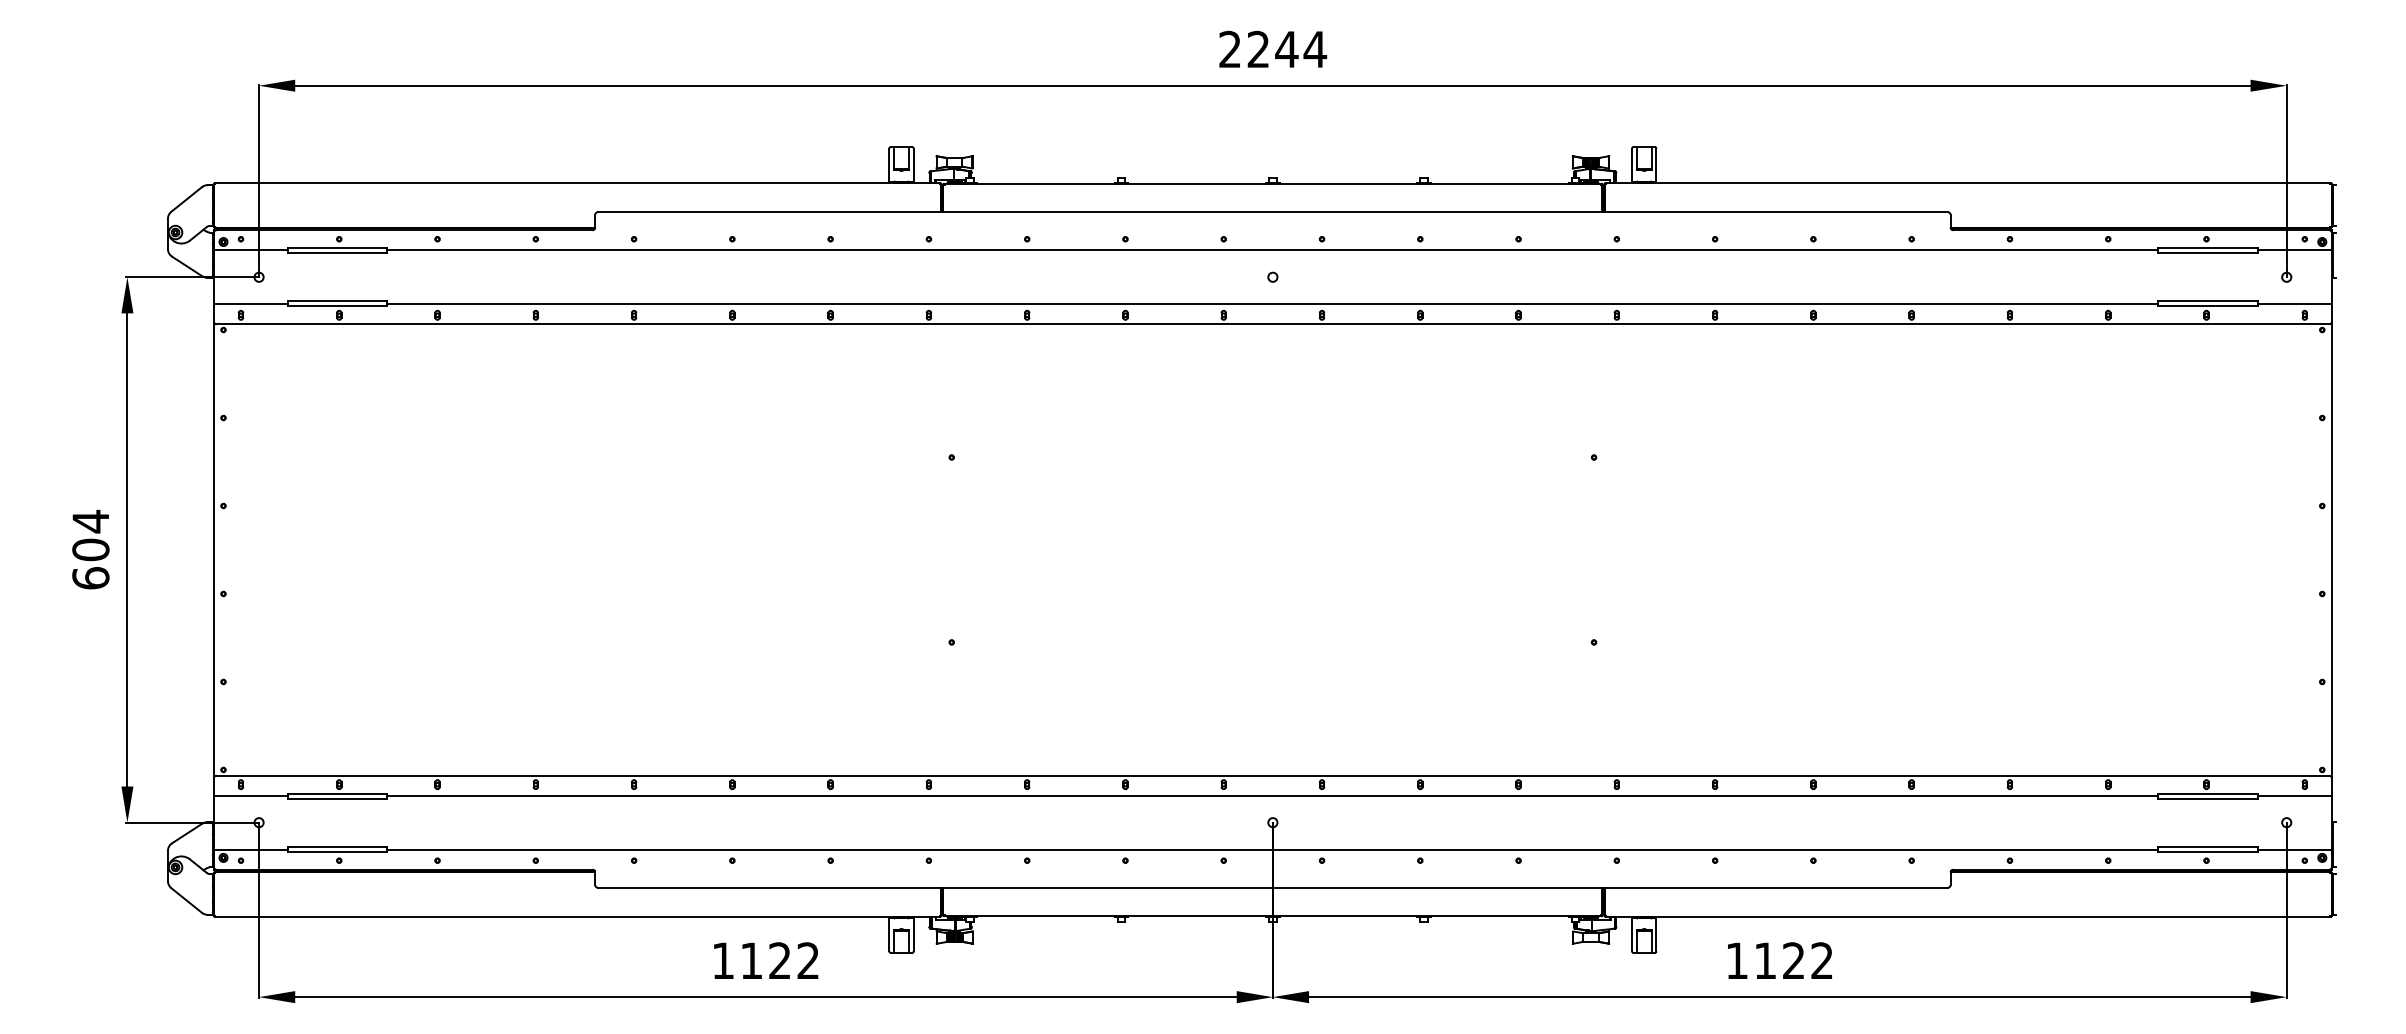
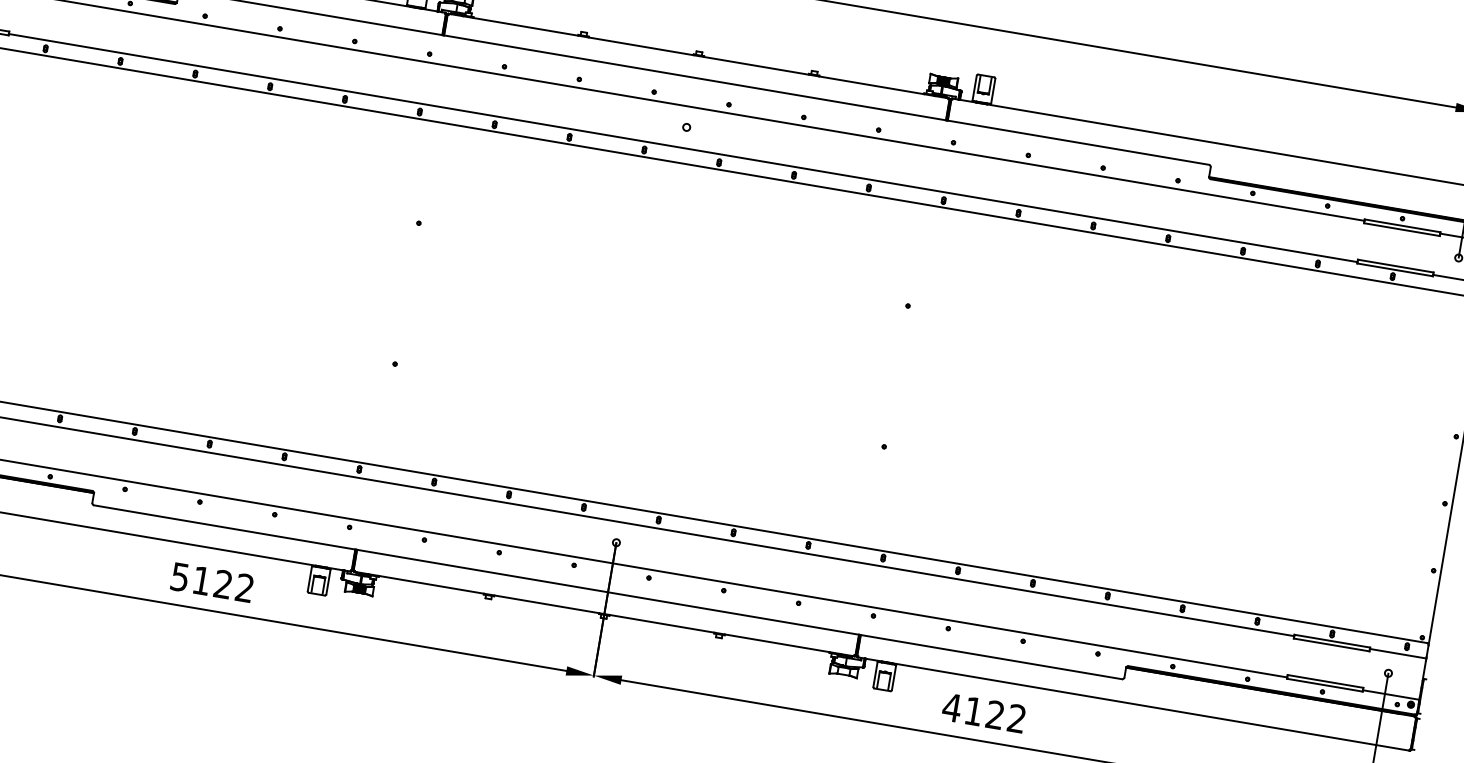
text: (722, 960) -> (179, 576), 1122 -> 5122
text: (1736, 960) -> (951, 707), 1122 -> 4122

